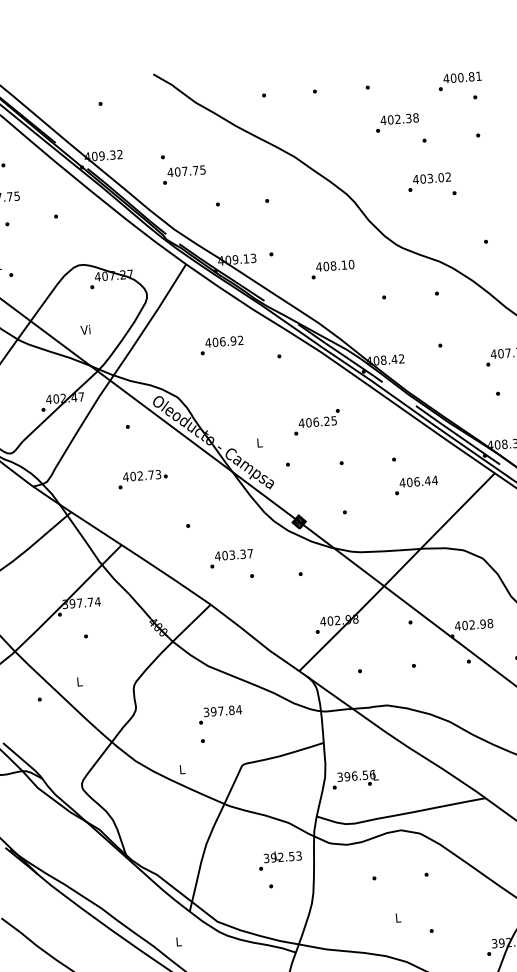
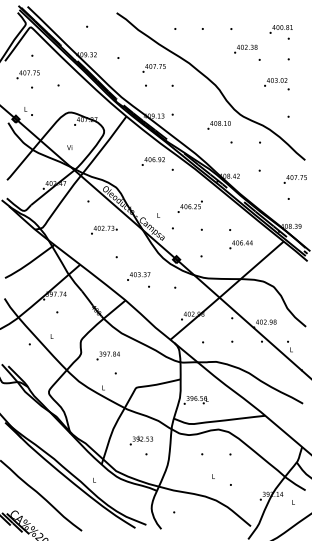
text: (183, 175) -> (153, 68), moved
text: (431, 185) -> (276, 84), moved
text: (331, 269) -> (218, 125), moved
text: (220, 345) -> (152, 161), moved
text: (143, 477) -> (104, 229), moved
text: (218, 713) -> (107, 355), moved
text: (278, 860) -> (140, 440), moved

